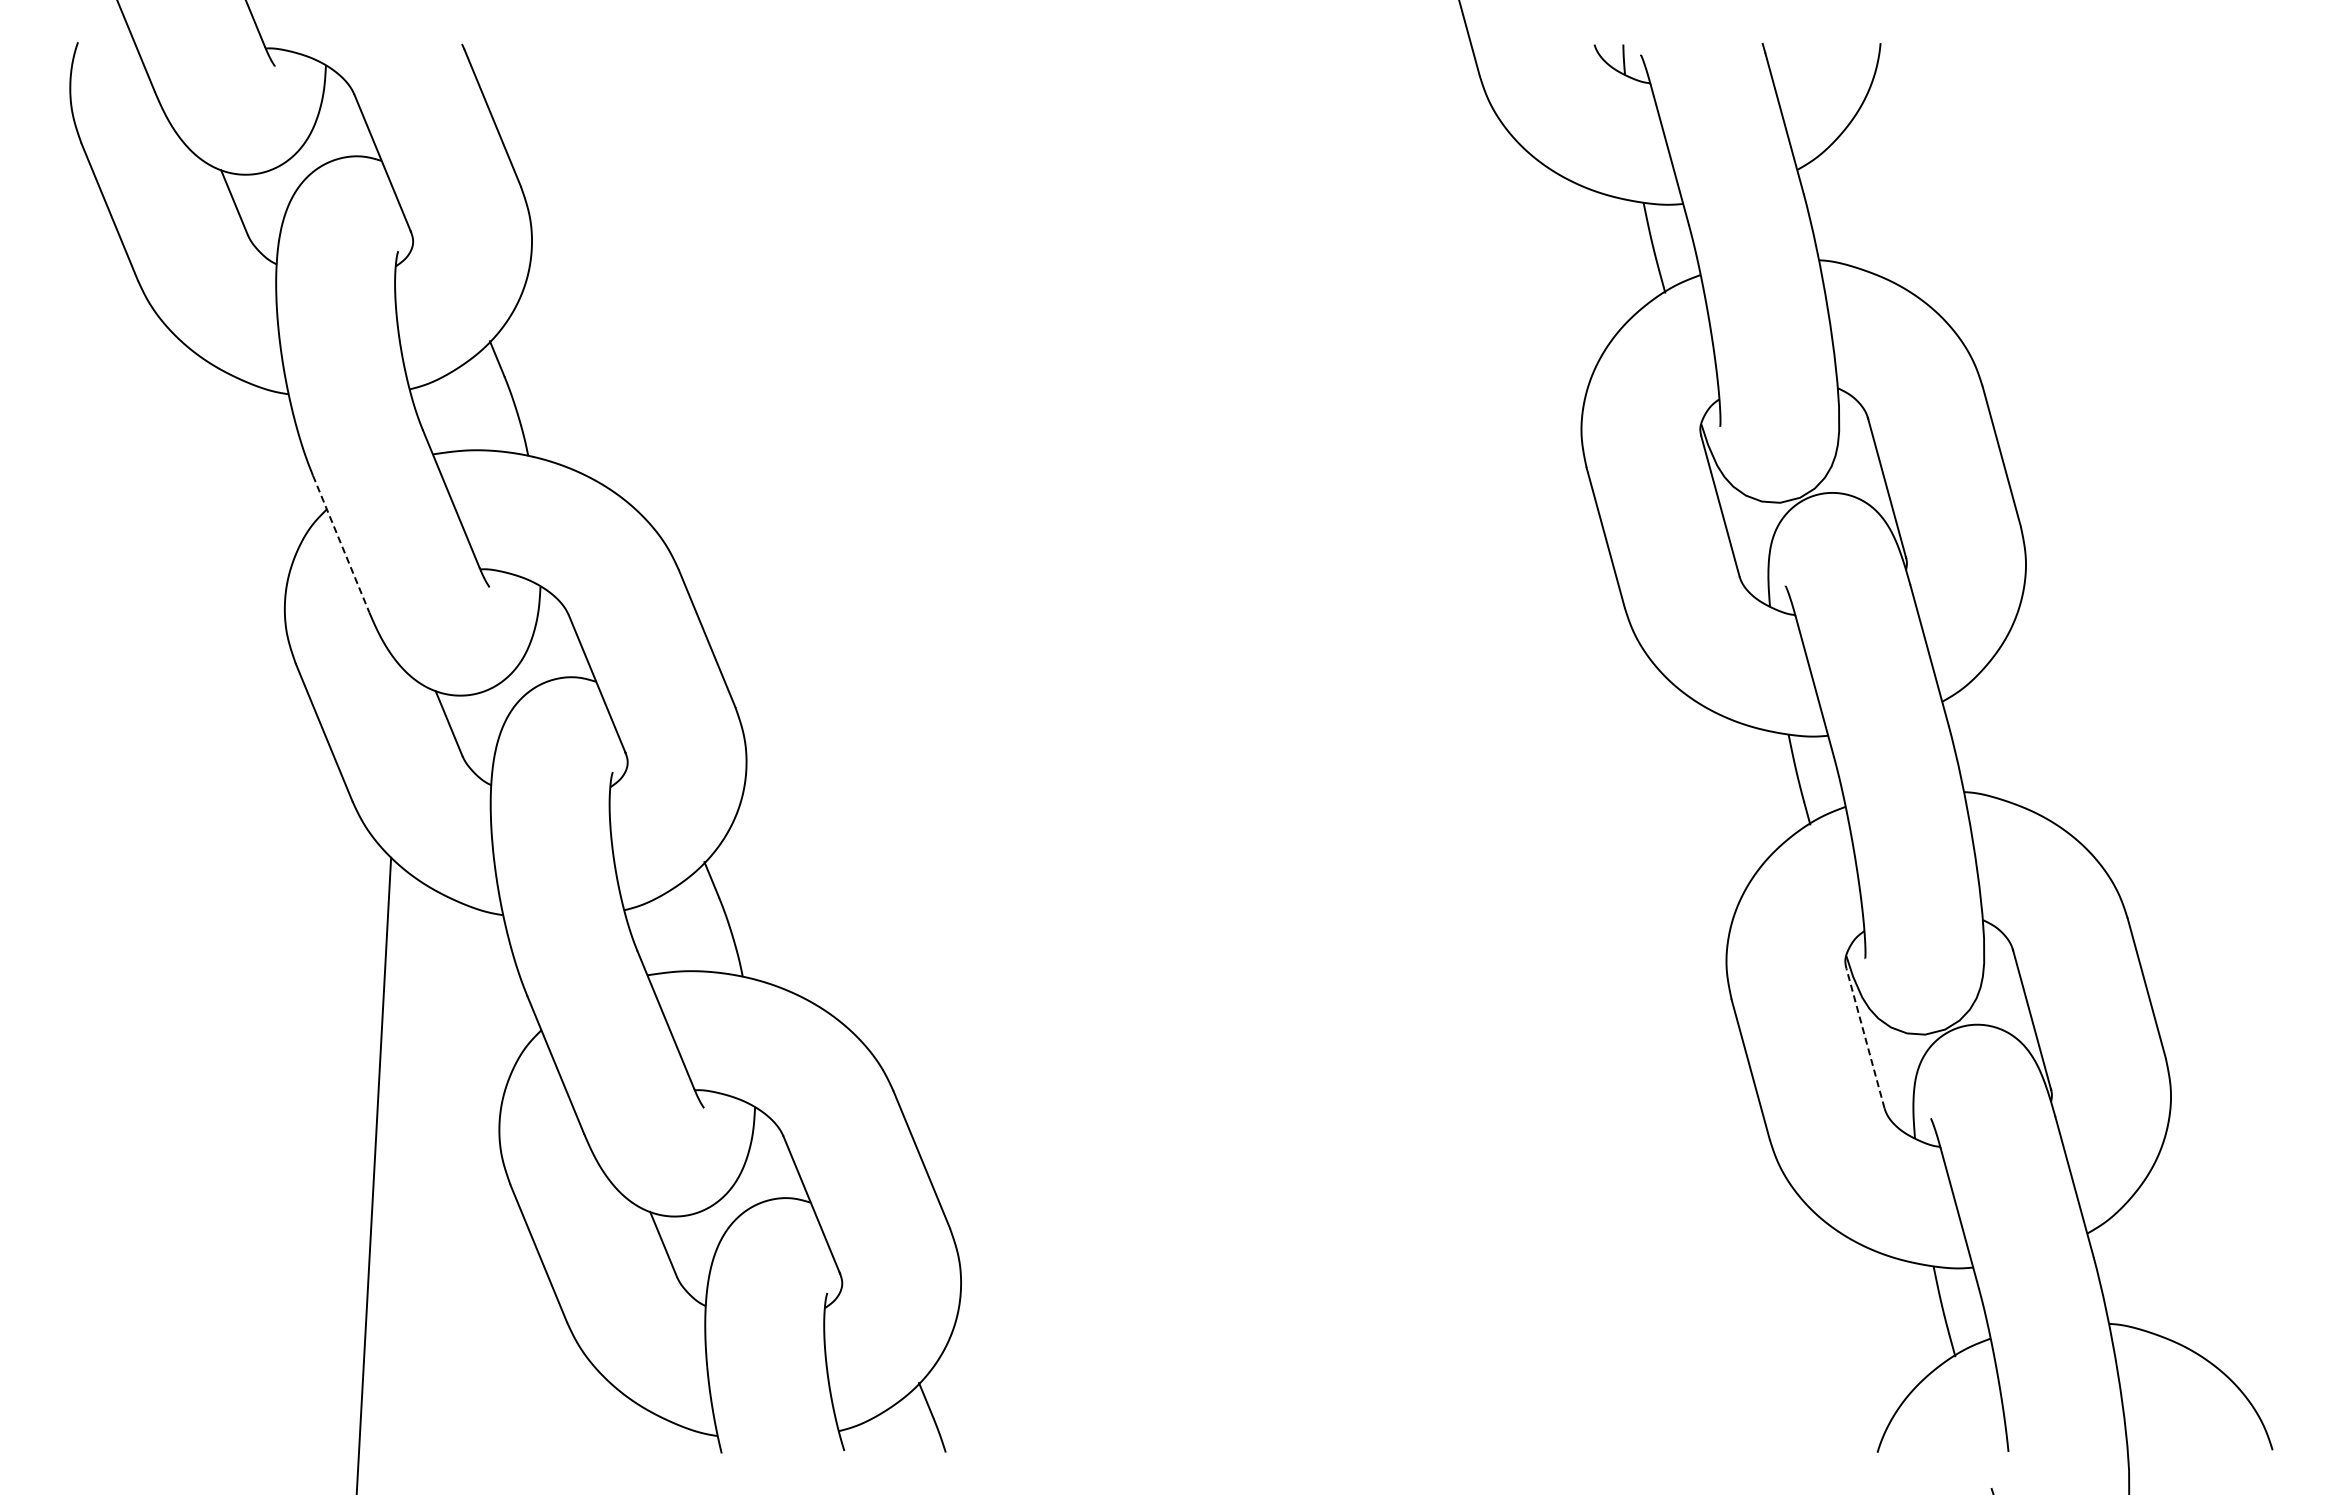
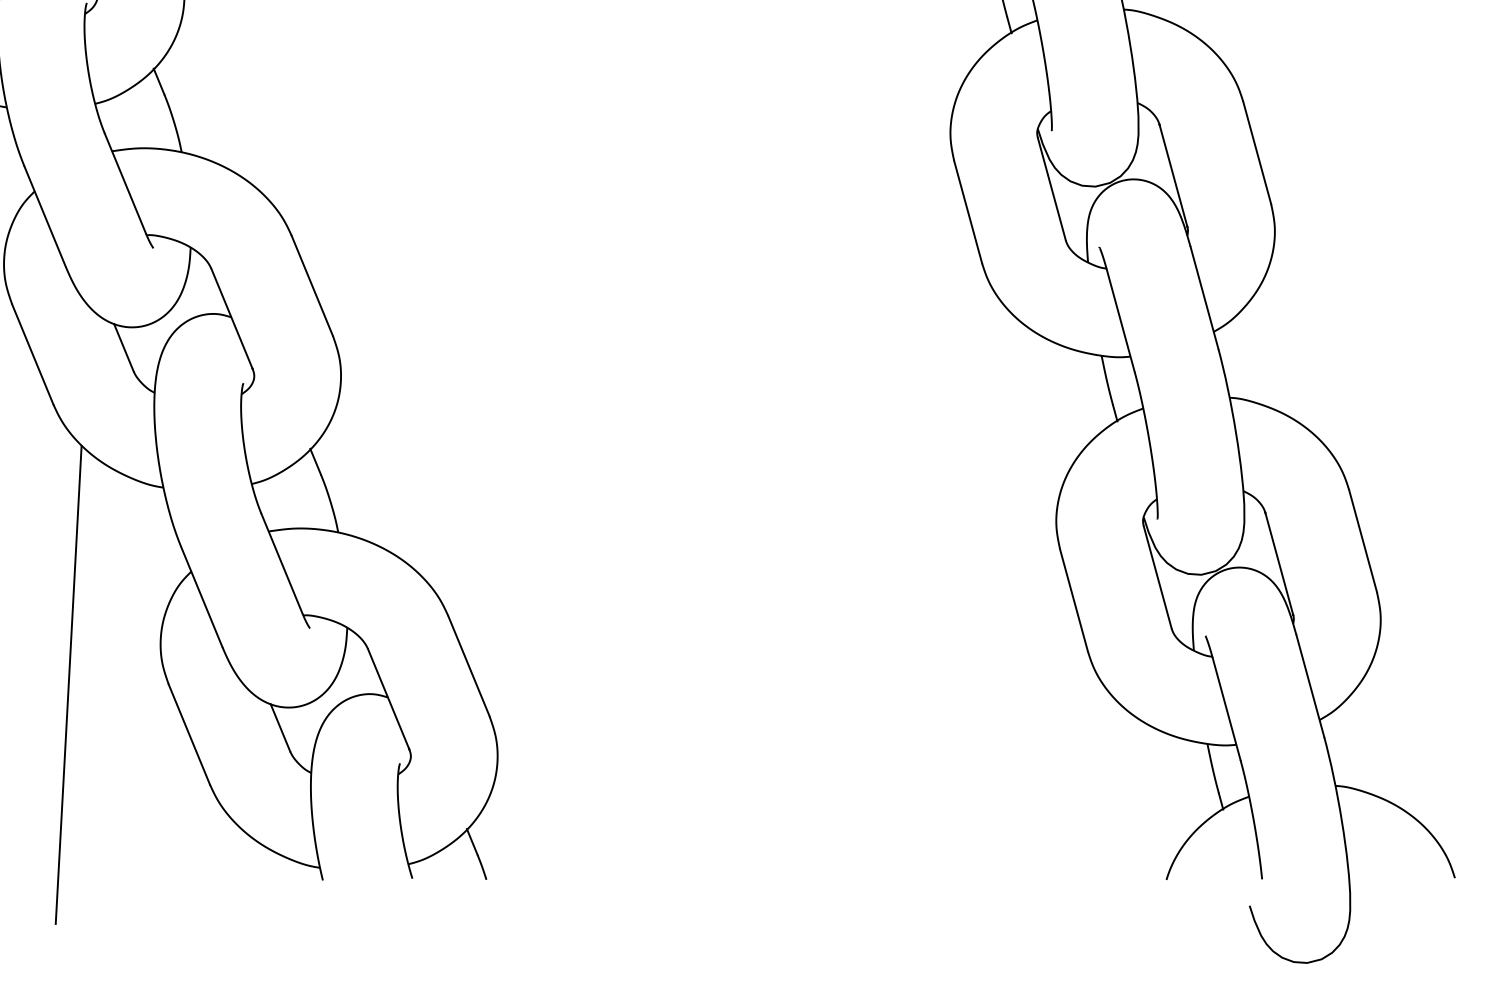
line: (341, 544) -> (45, 217), dashed -> solid
line: (1865, 1038) -> (1157, 577), dashed -> solid

